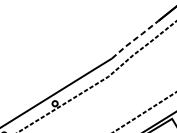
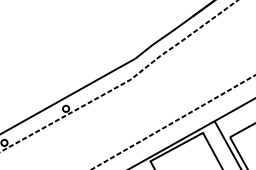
line: (134, 39) -> (163, 37), dashed -> solid

